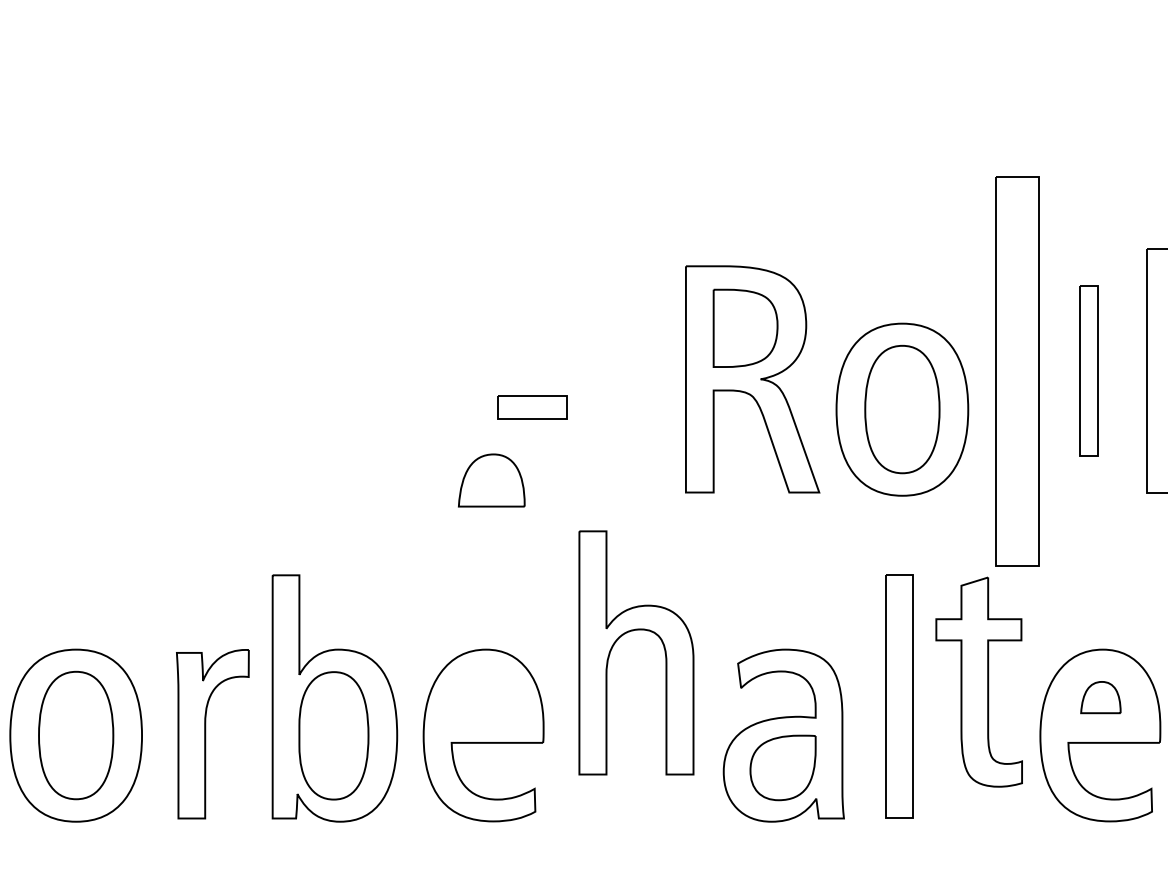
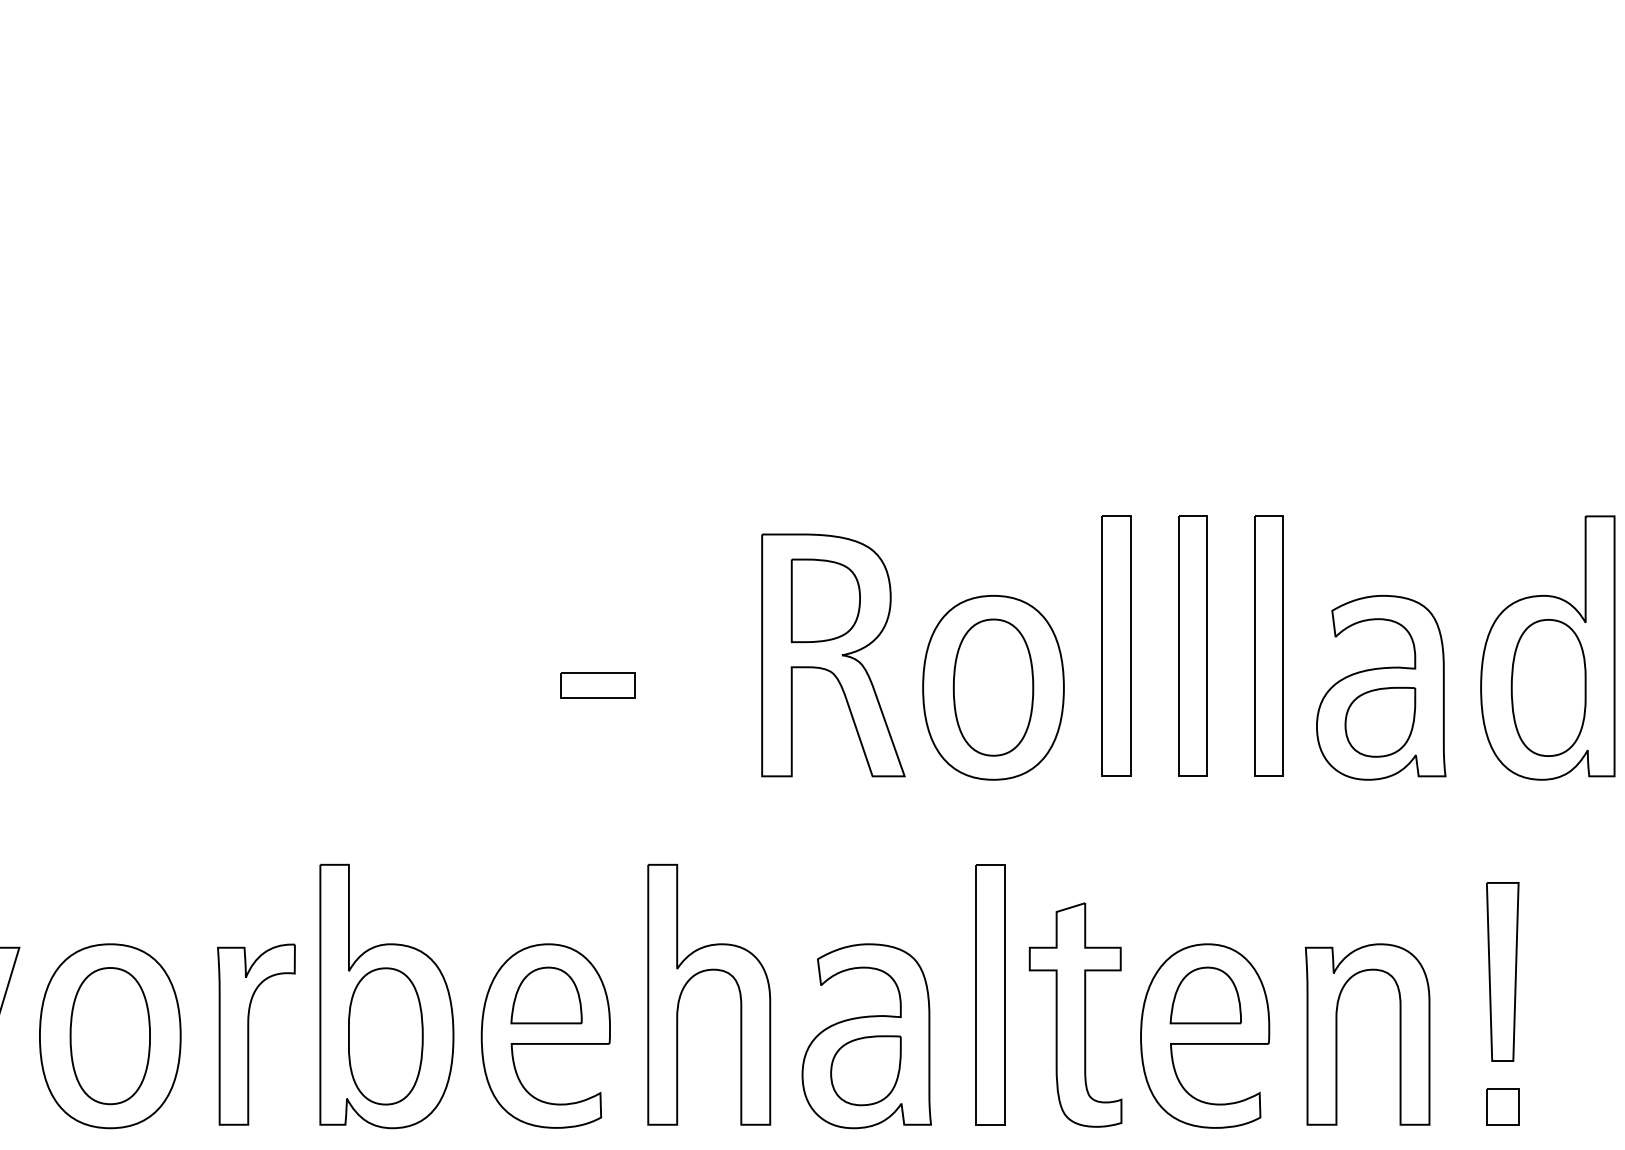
part: (1017, 370) -> (1116, 645), size x0.62
part: (1088, 370) -> (1192, 645), size x1.43
part: (491, 480) -> (546, 995), moved
part: (626, 633) -> (698, 974), moved
part: (979, 681) -> (1075, 1014), moved
part: (1100, 697) -> (1205, 995), size x1.67

